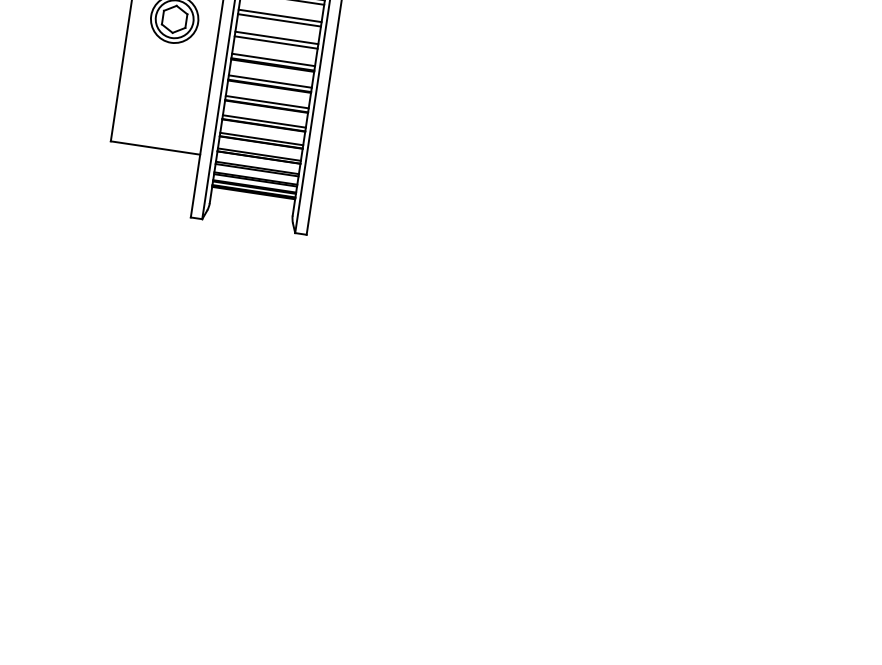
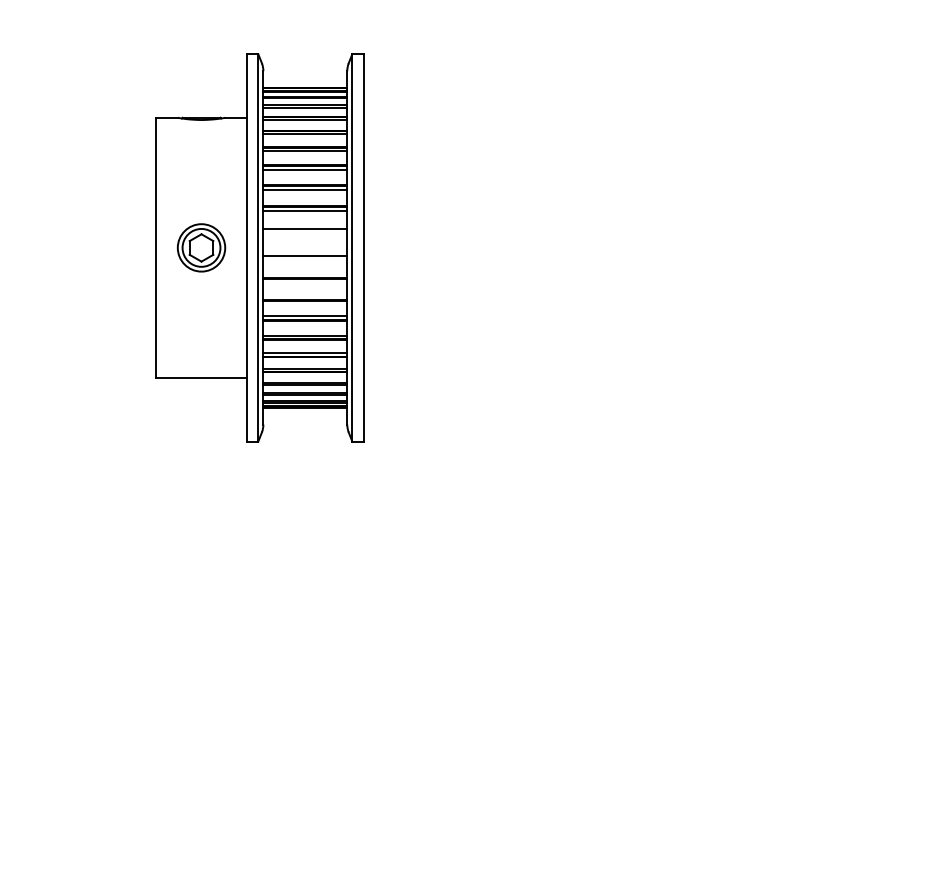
line: (279, 20) -> (305, 233), removed
line: (276, 38) -> (305, 251), removed
line: (273, 60) -> (305, 273), removed
line: (270, 81) -> (305, 295), removed

